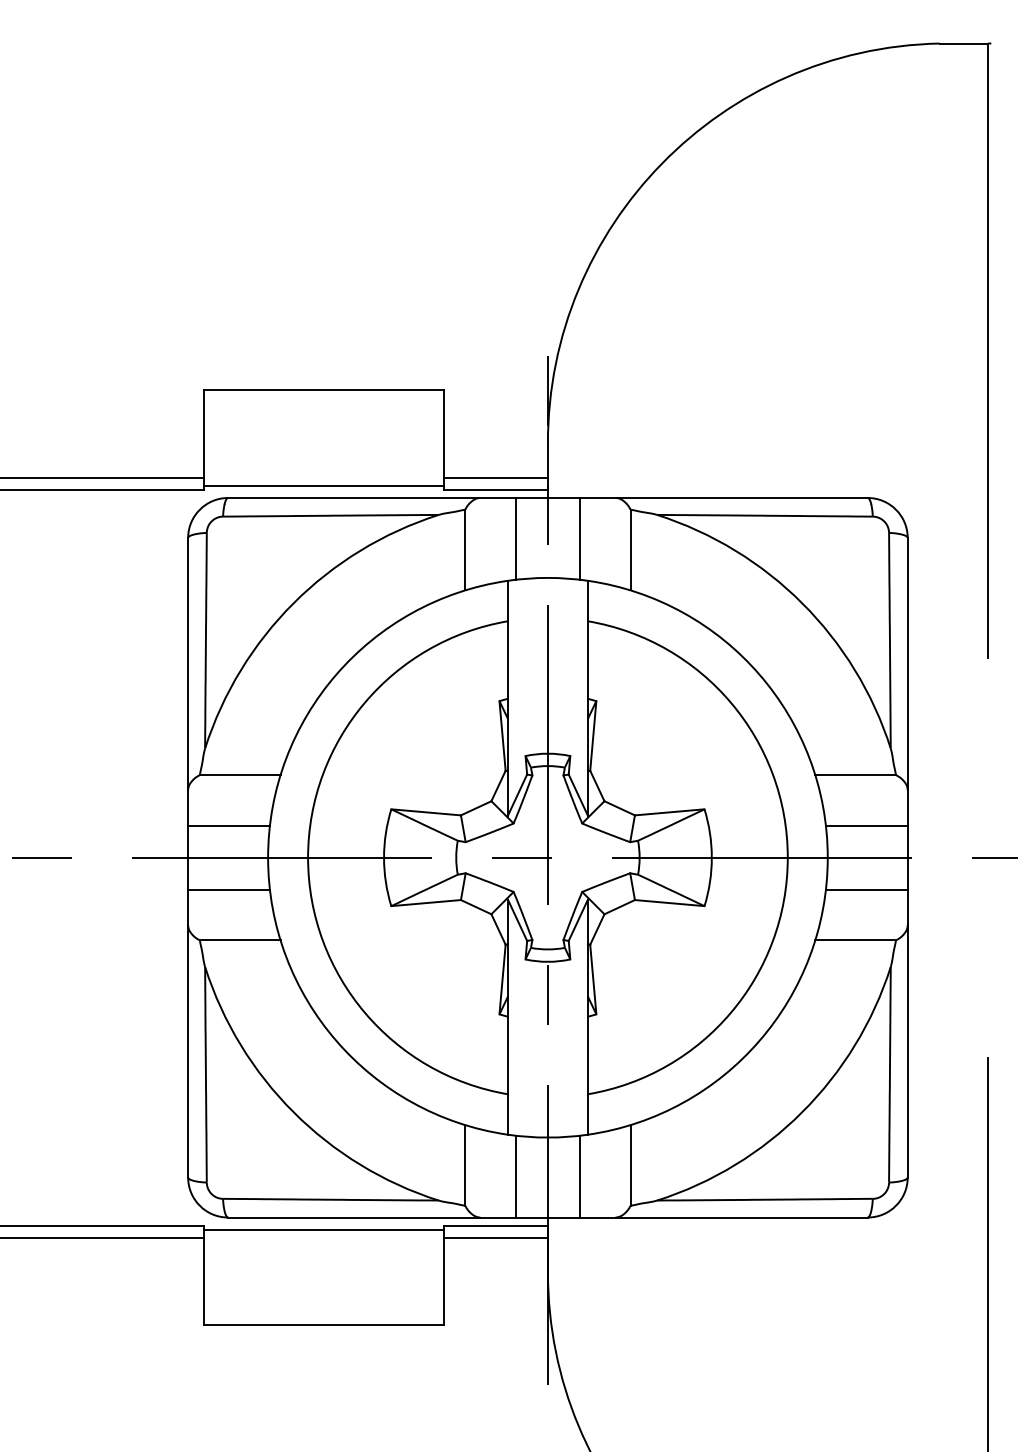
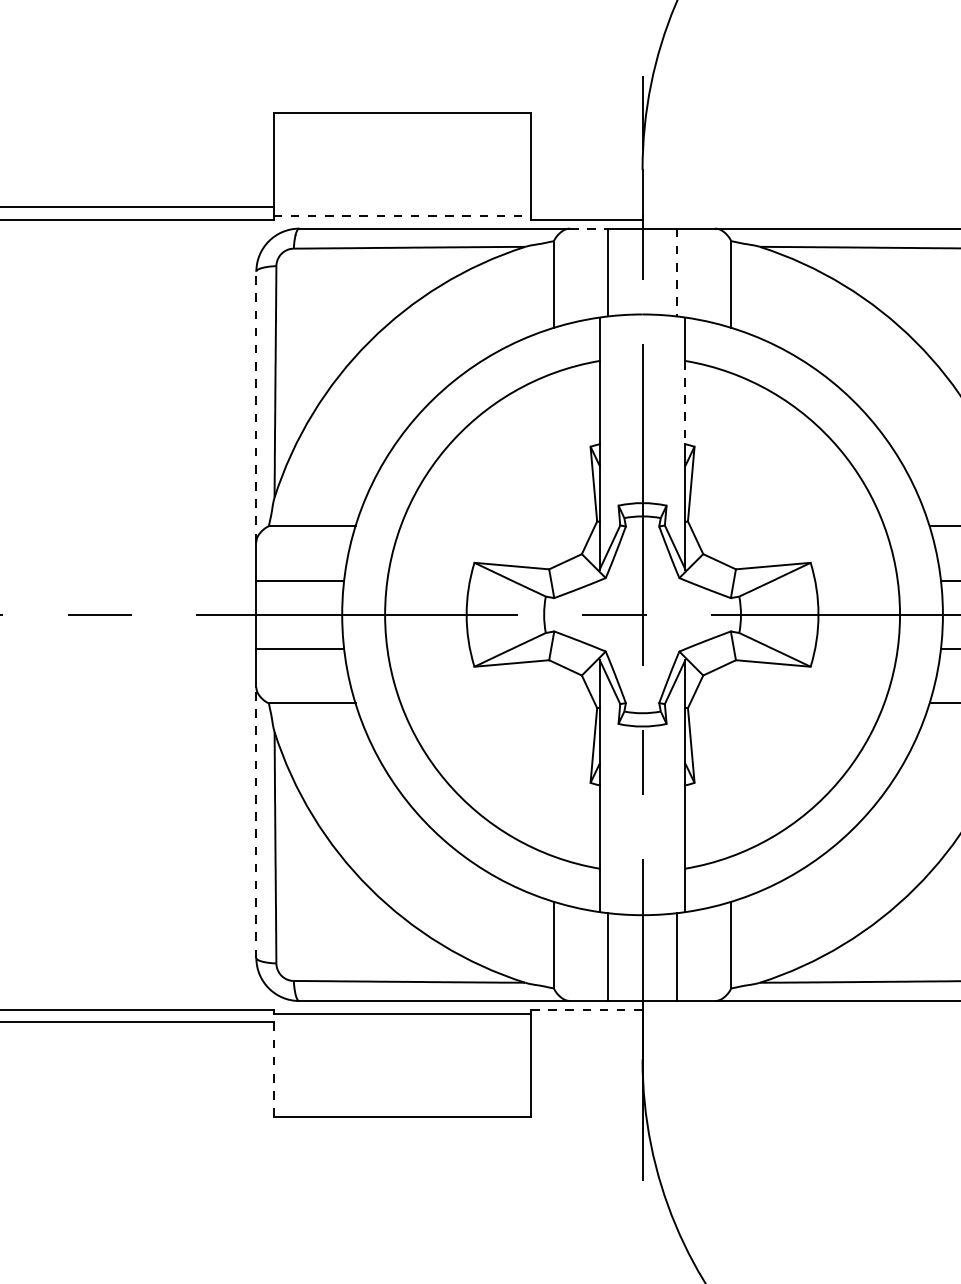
line: (495, 478) -> (586, 207), removed
line: (324, 486) -> (402, 216), solid -> dashed
line: (498, 497) -> (589, 228), solid -> dashed
line: (579, 538) -> (676, 272), solid -> dashed
line: (587, 660) -> (685, 403), solid -> dashed
line: (188, 663) -> (256, 406), solid -> dashed
line: (188, 1050) -> (256, 821), solid -> dashed
line: (495, 1225) -> (586, 1009), solid -> dashed
line: (495, 1237) -> (586, 1022), removed
line: (204, 1277) -> (273, 1065), solid -> dashed

